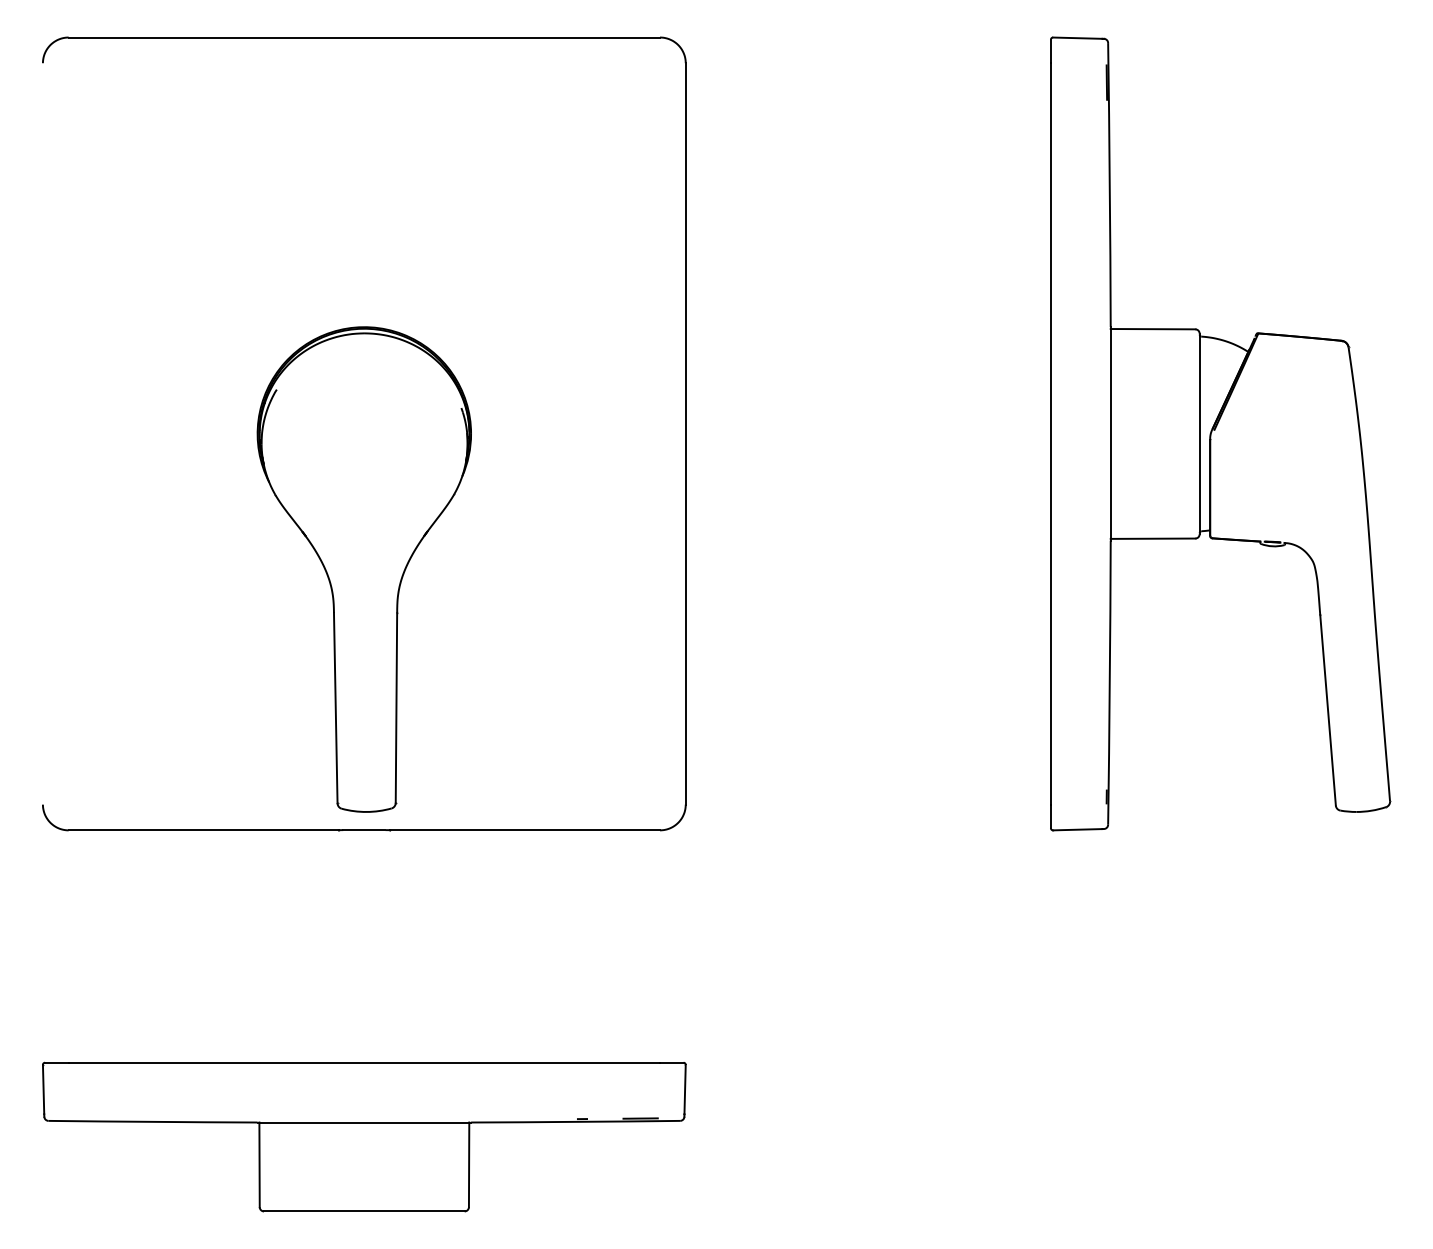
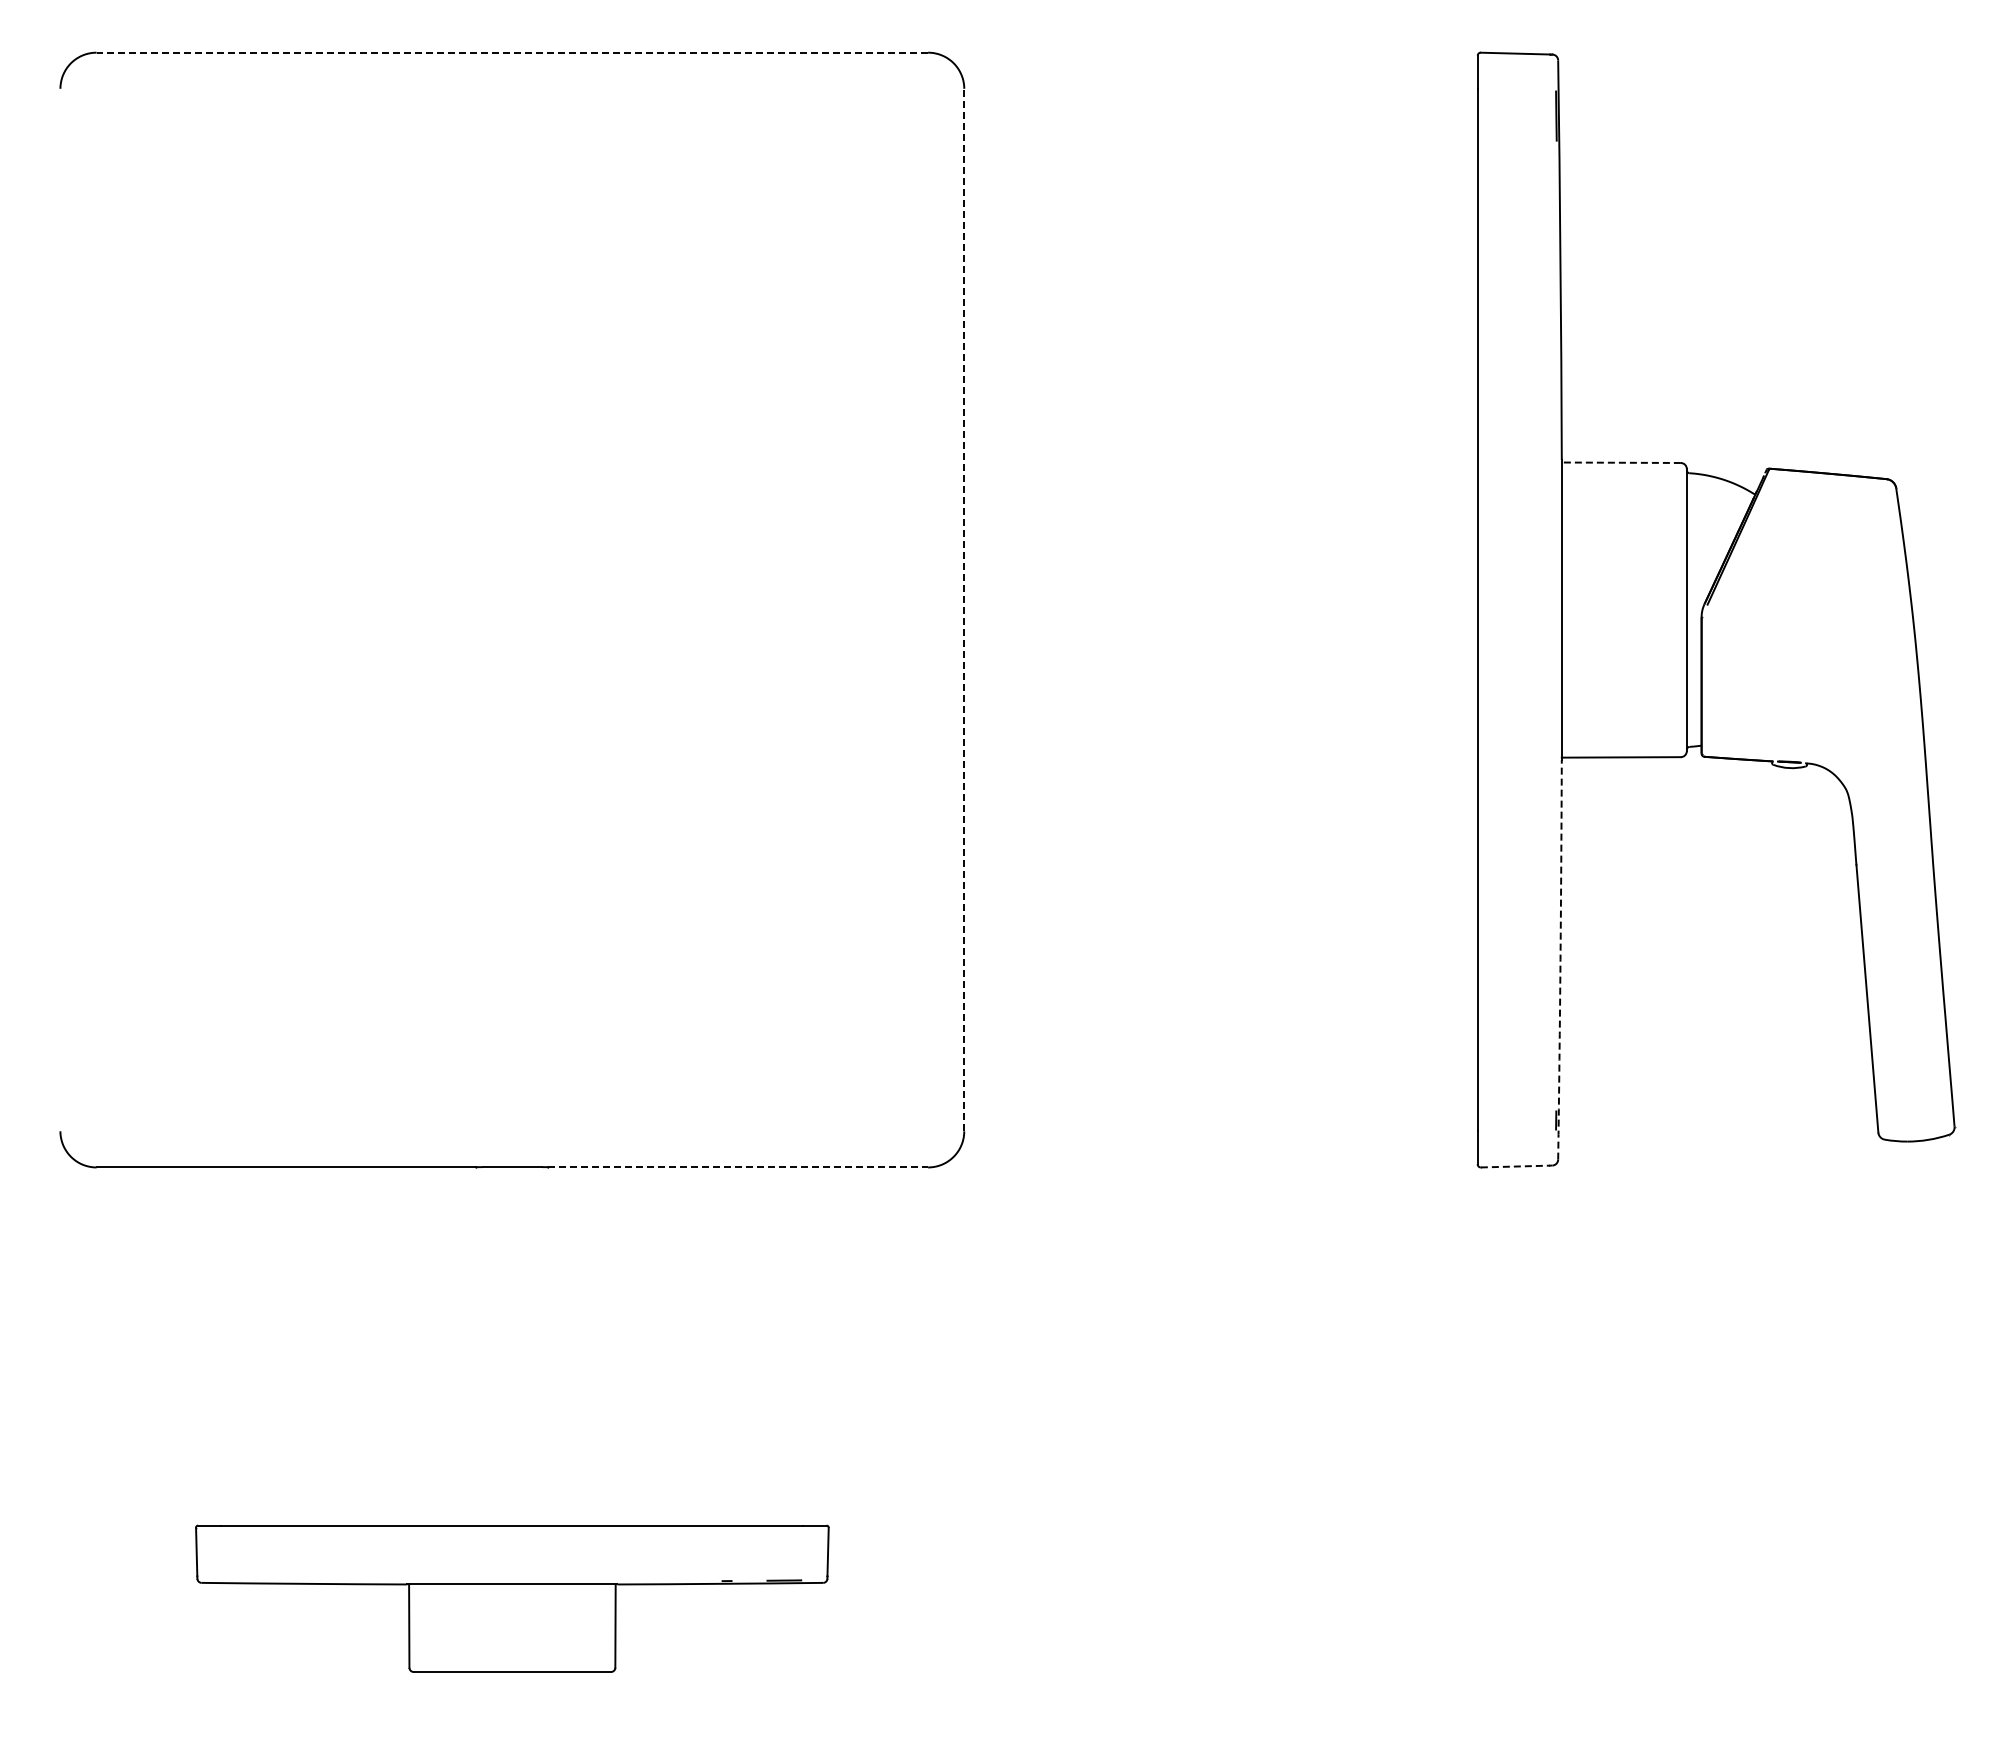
line: (364, 37) -> (512, 52), solid -> dashed
line: (1153, 328) -> (1621, 462), solid -> dashed
line: (685, 433) -> (964, 609), solid -> dashed
part: (364, 569) -> (512, 800), removed
arc: (1109, 682) -> (1560, 959), solid -> dashed
line: (1077, 829) -> (1515, 1166), solid -> dashed
line: (525, 830) -> (738, 1167), solid -> dashed
part: (364, 1136) -> (512, 1598), size x0.7

